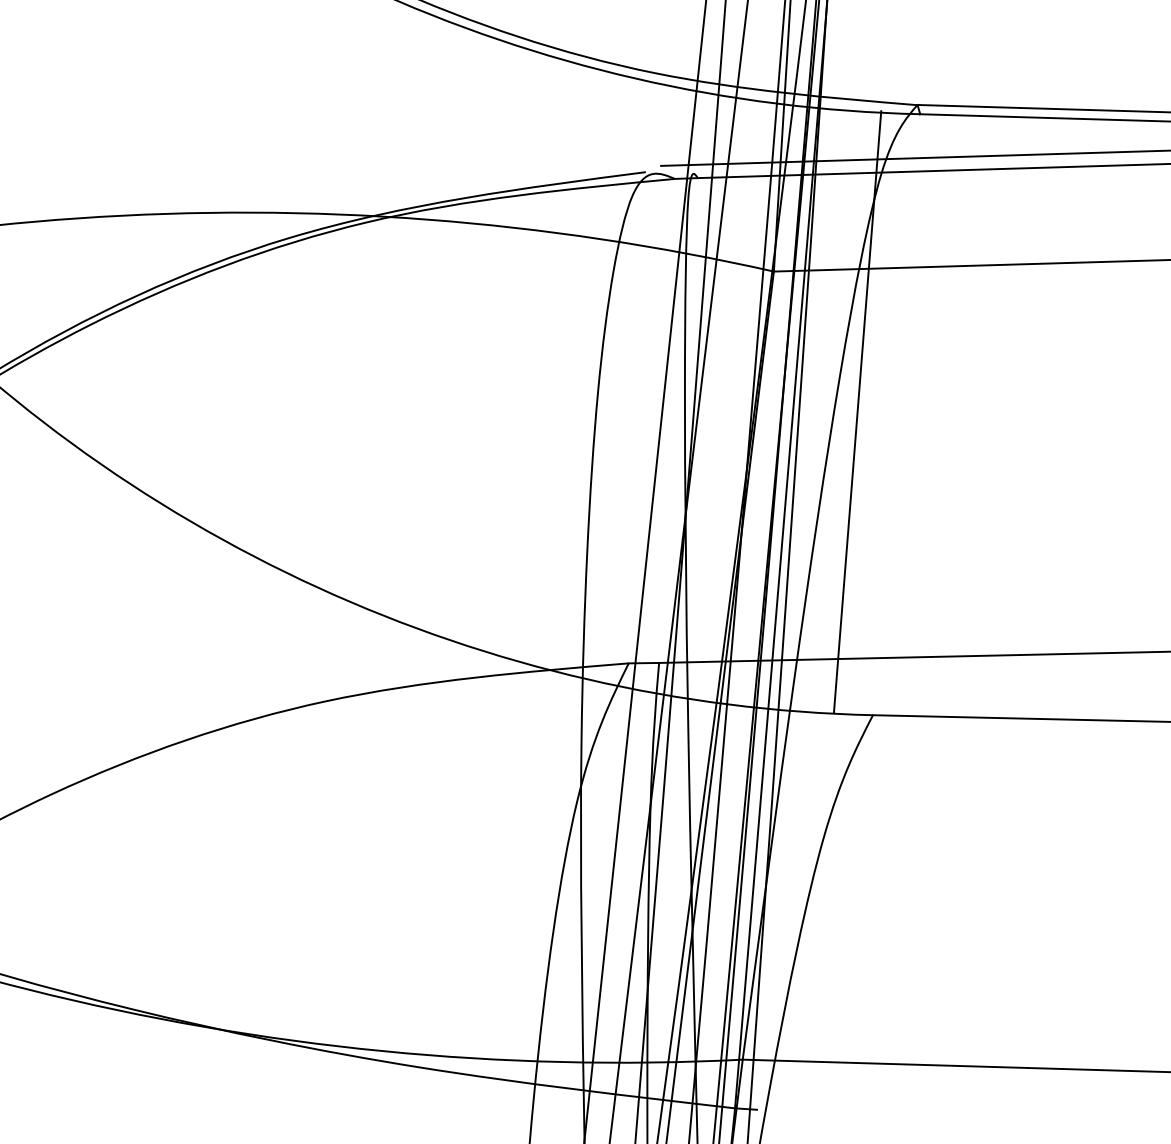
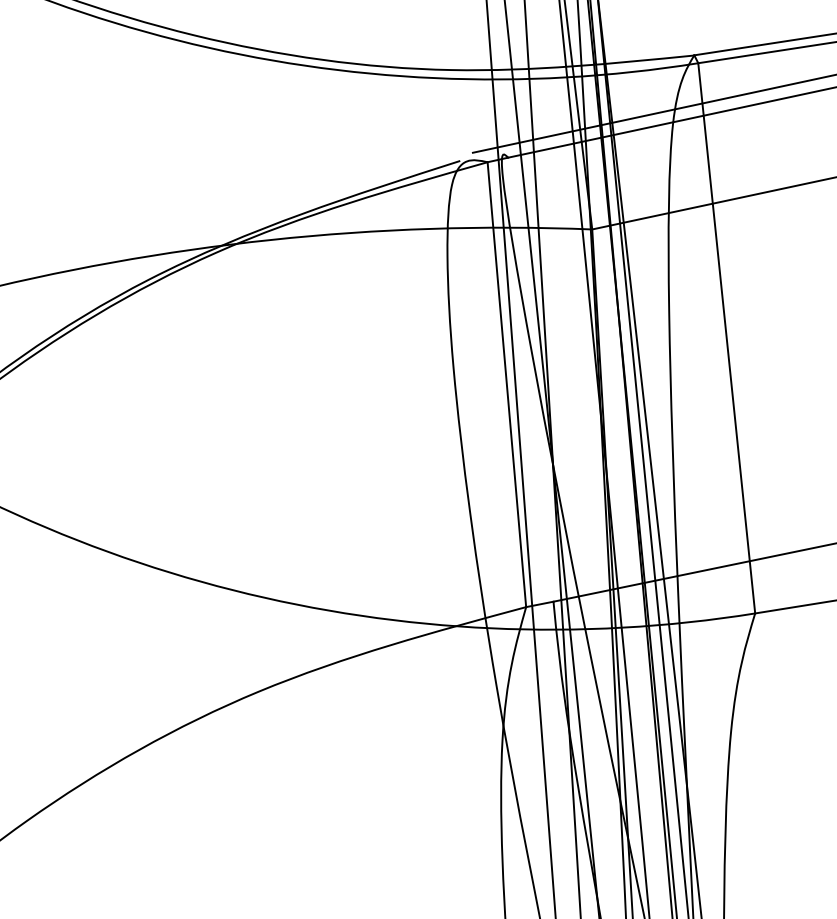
line: (857, 411) -> (726, 338), moved
line: (651, 420) -> (506, 384), added

